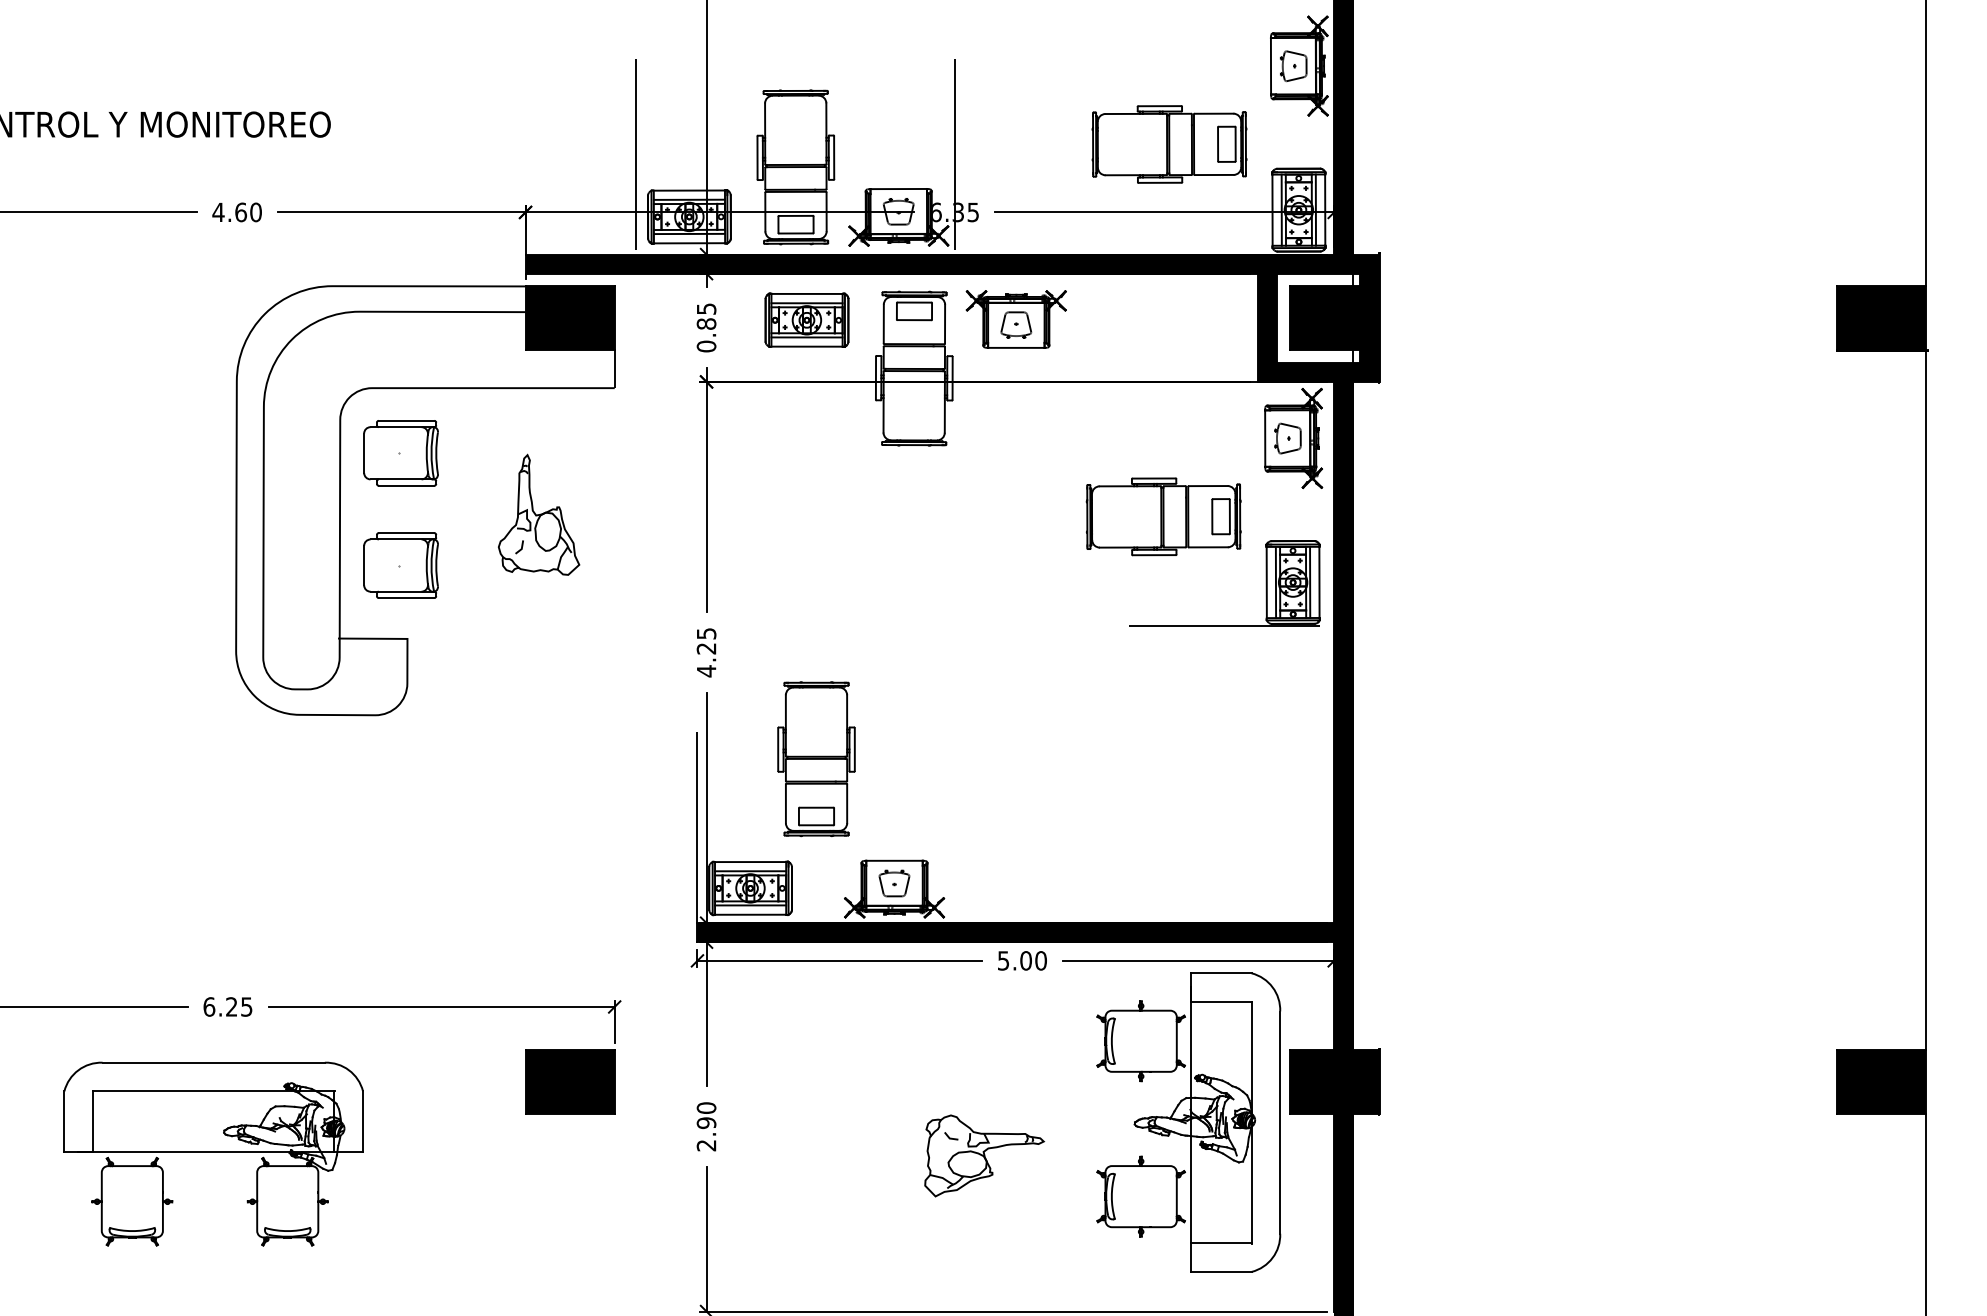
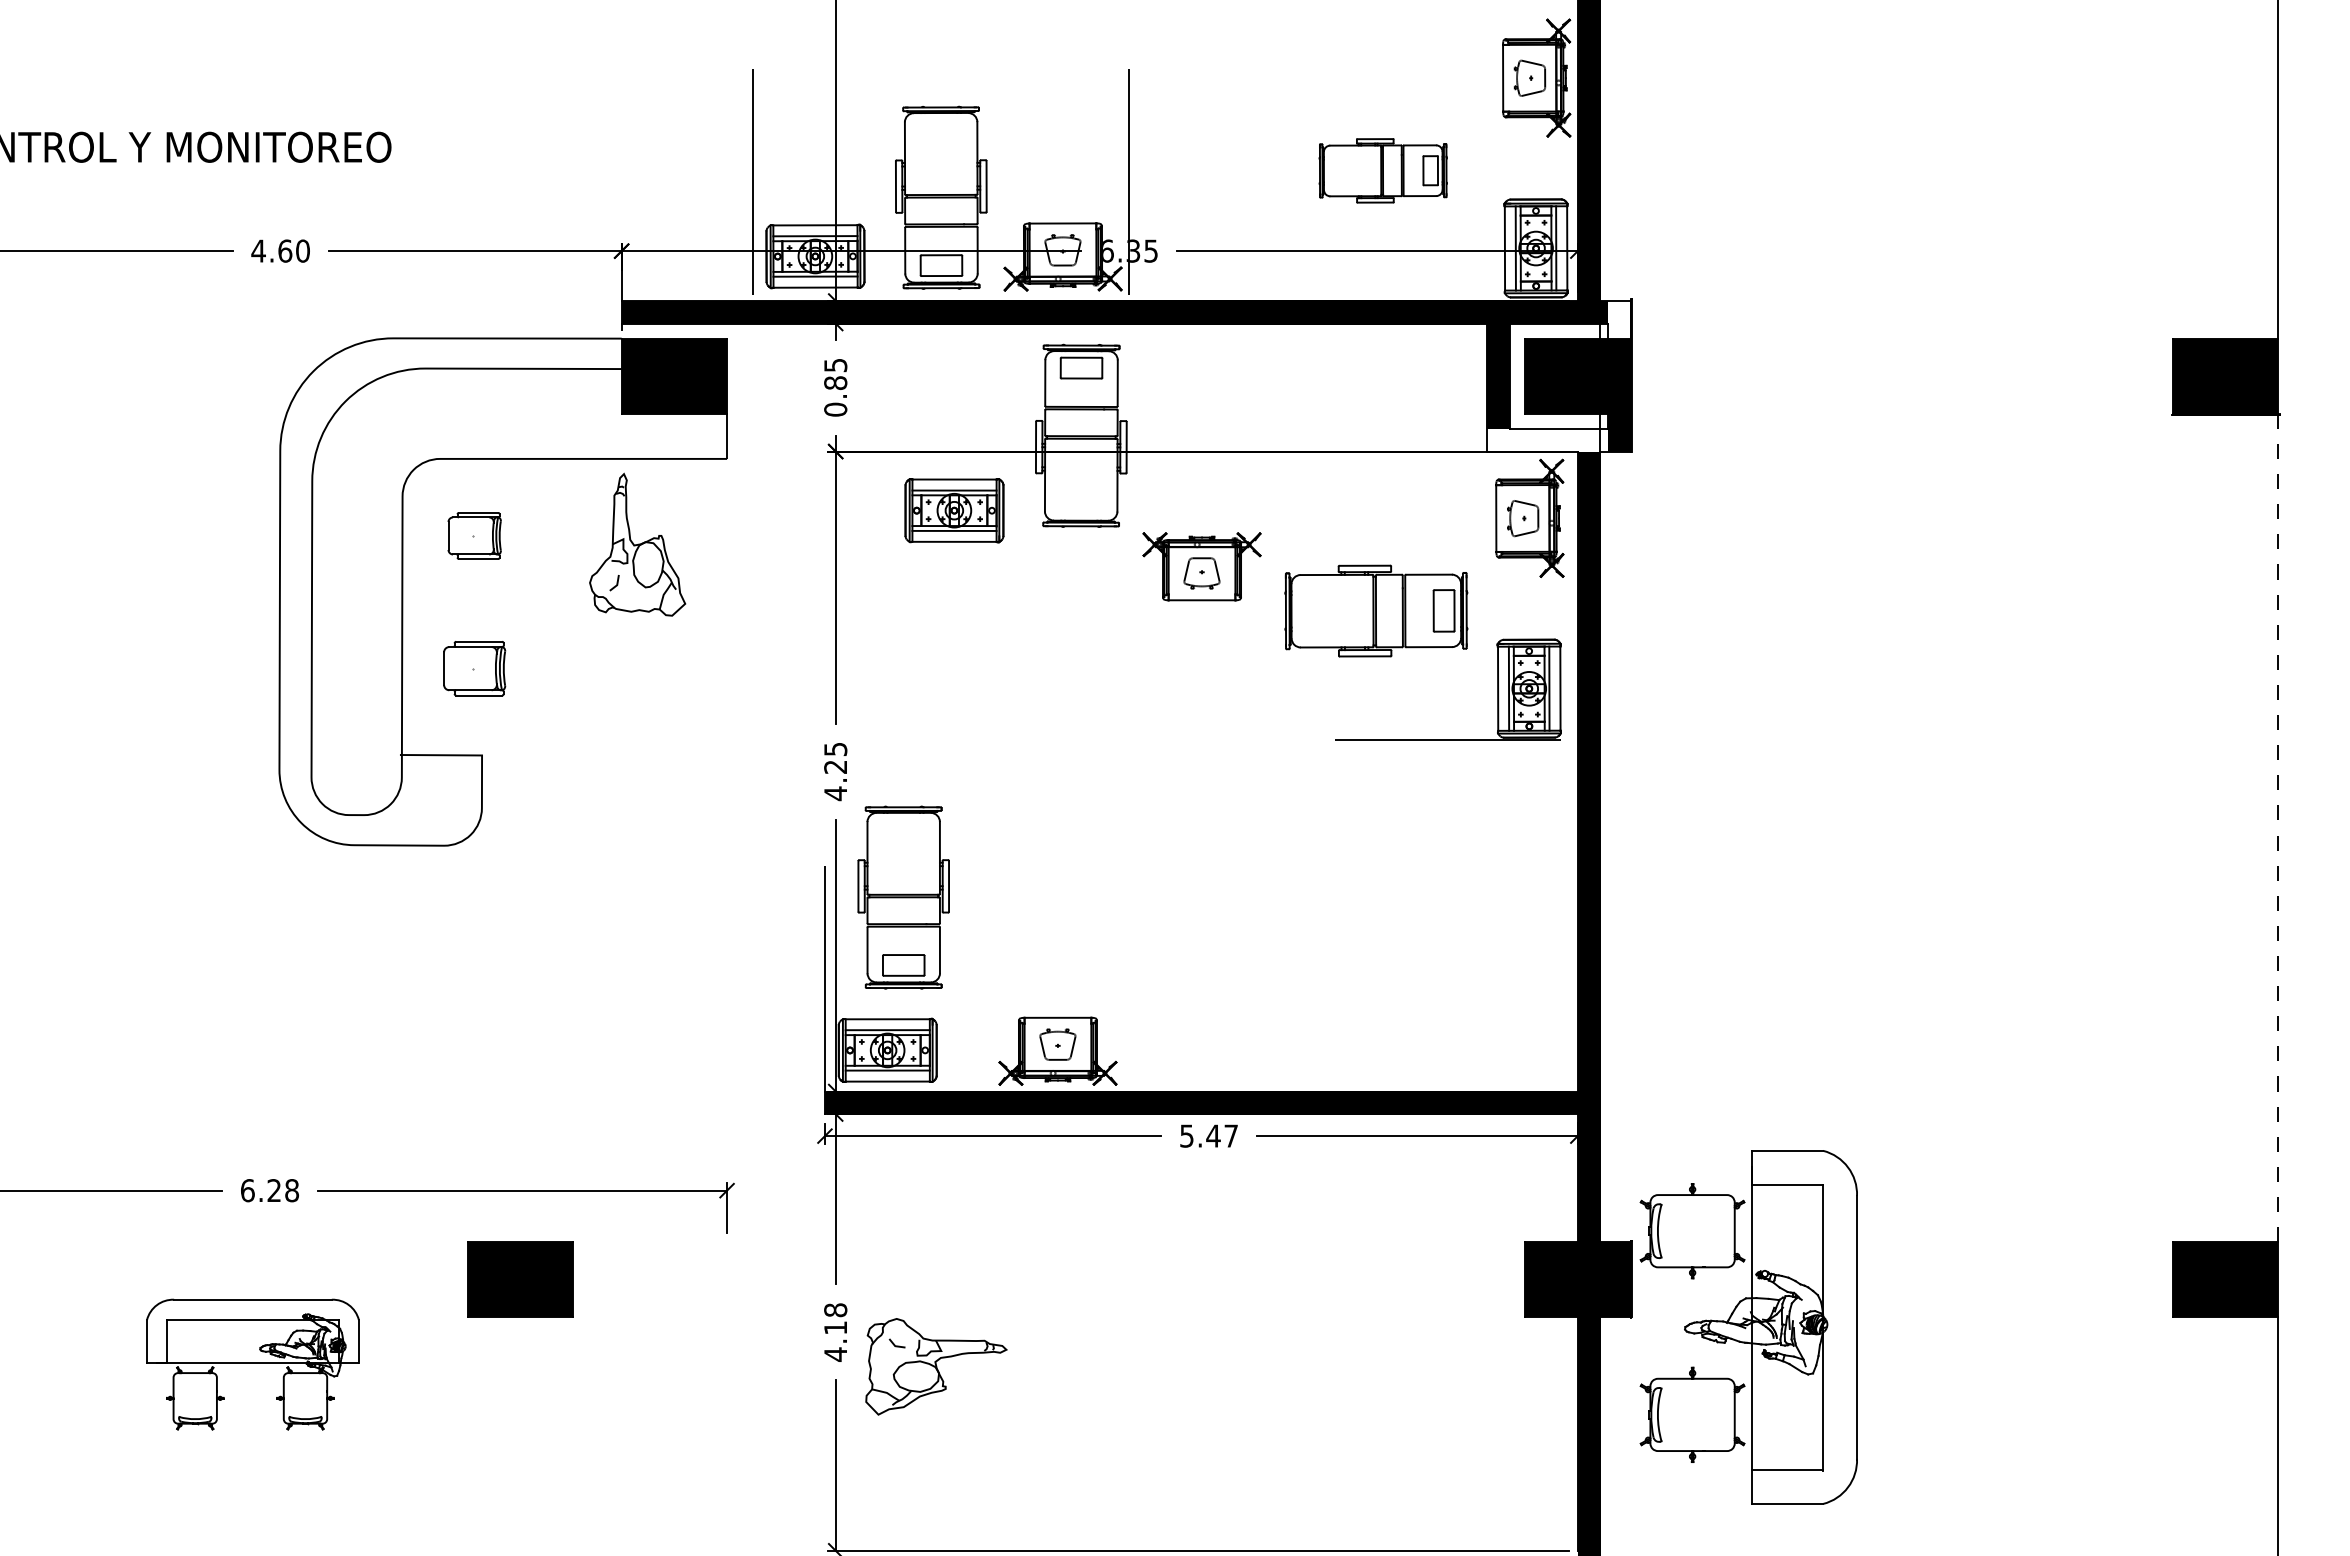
part: (1169, 144) -> (1383, 170), size x0.7
fill: (1368, 270) -> (1618, 319), removed
part: (1015, 319) -> (1201, 566), moved
part: (807, 320) -> (954, 510), moved
fill: (1308, 371) -> (1547, 439), removed
part: (401, 452) -> (474, 535), size x0.6
part: (538, 514) -> (637, 544), moved
part: (401, 565) -> (474, 668), size x0.7
line: (1925, 700) -> (2277, 828), solid -> dashed
part: (816, 759) -> (903, 897), moved
text: (1033, 960) -> (1222, 1135), 5.00 -> 5.47
text: (247, 1006) -> (292, 1190), 6.25 -> 6.28
part: (570, 1082) -> (520, 1279), moved
part: (1188, 1122) -> (1748, 1327), moved
text: (706, 1126) -> (835, 1332), 2.90 -> 4.18
part: (213, 1154) -> (252, 1364), size x0.6
part: (984, 1155) -> (936, 1366), moved

